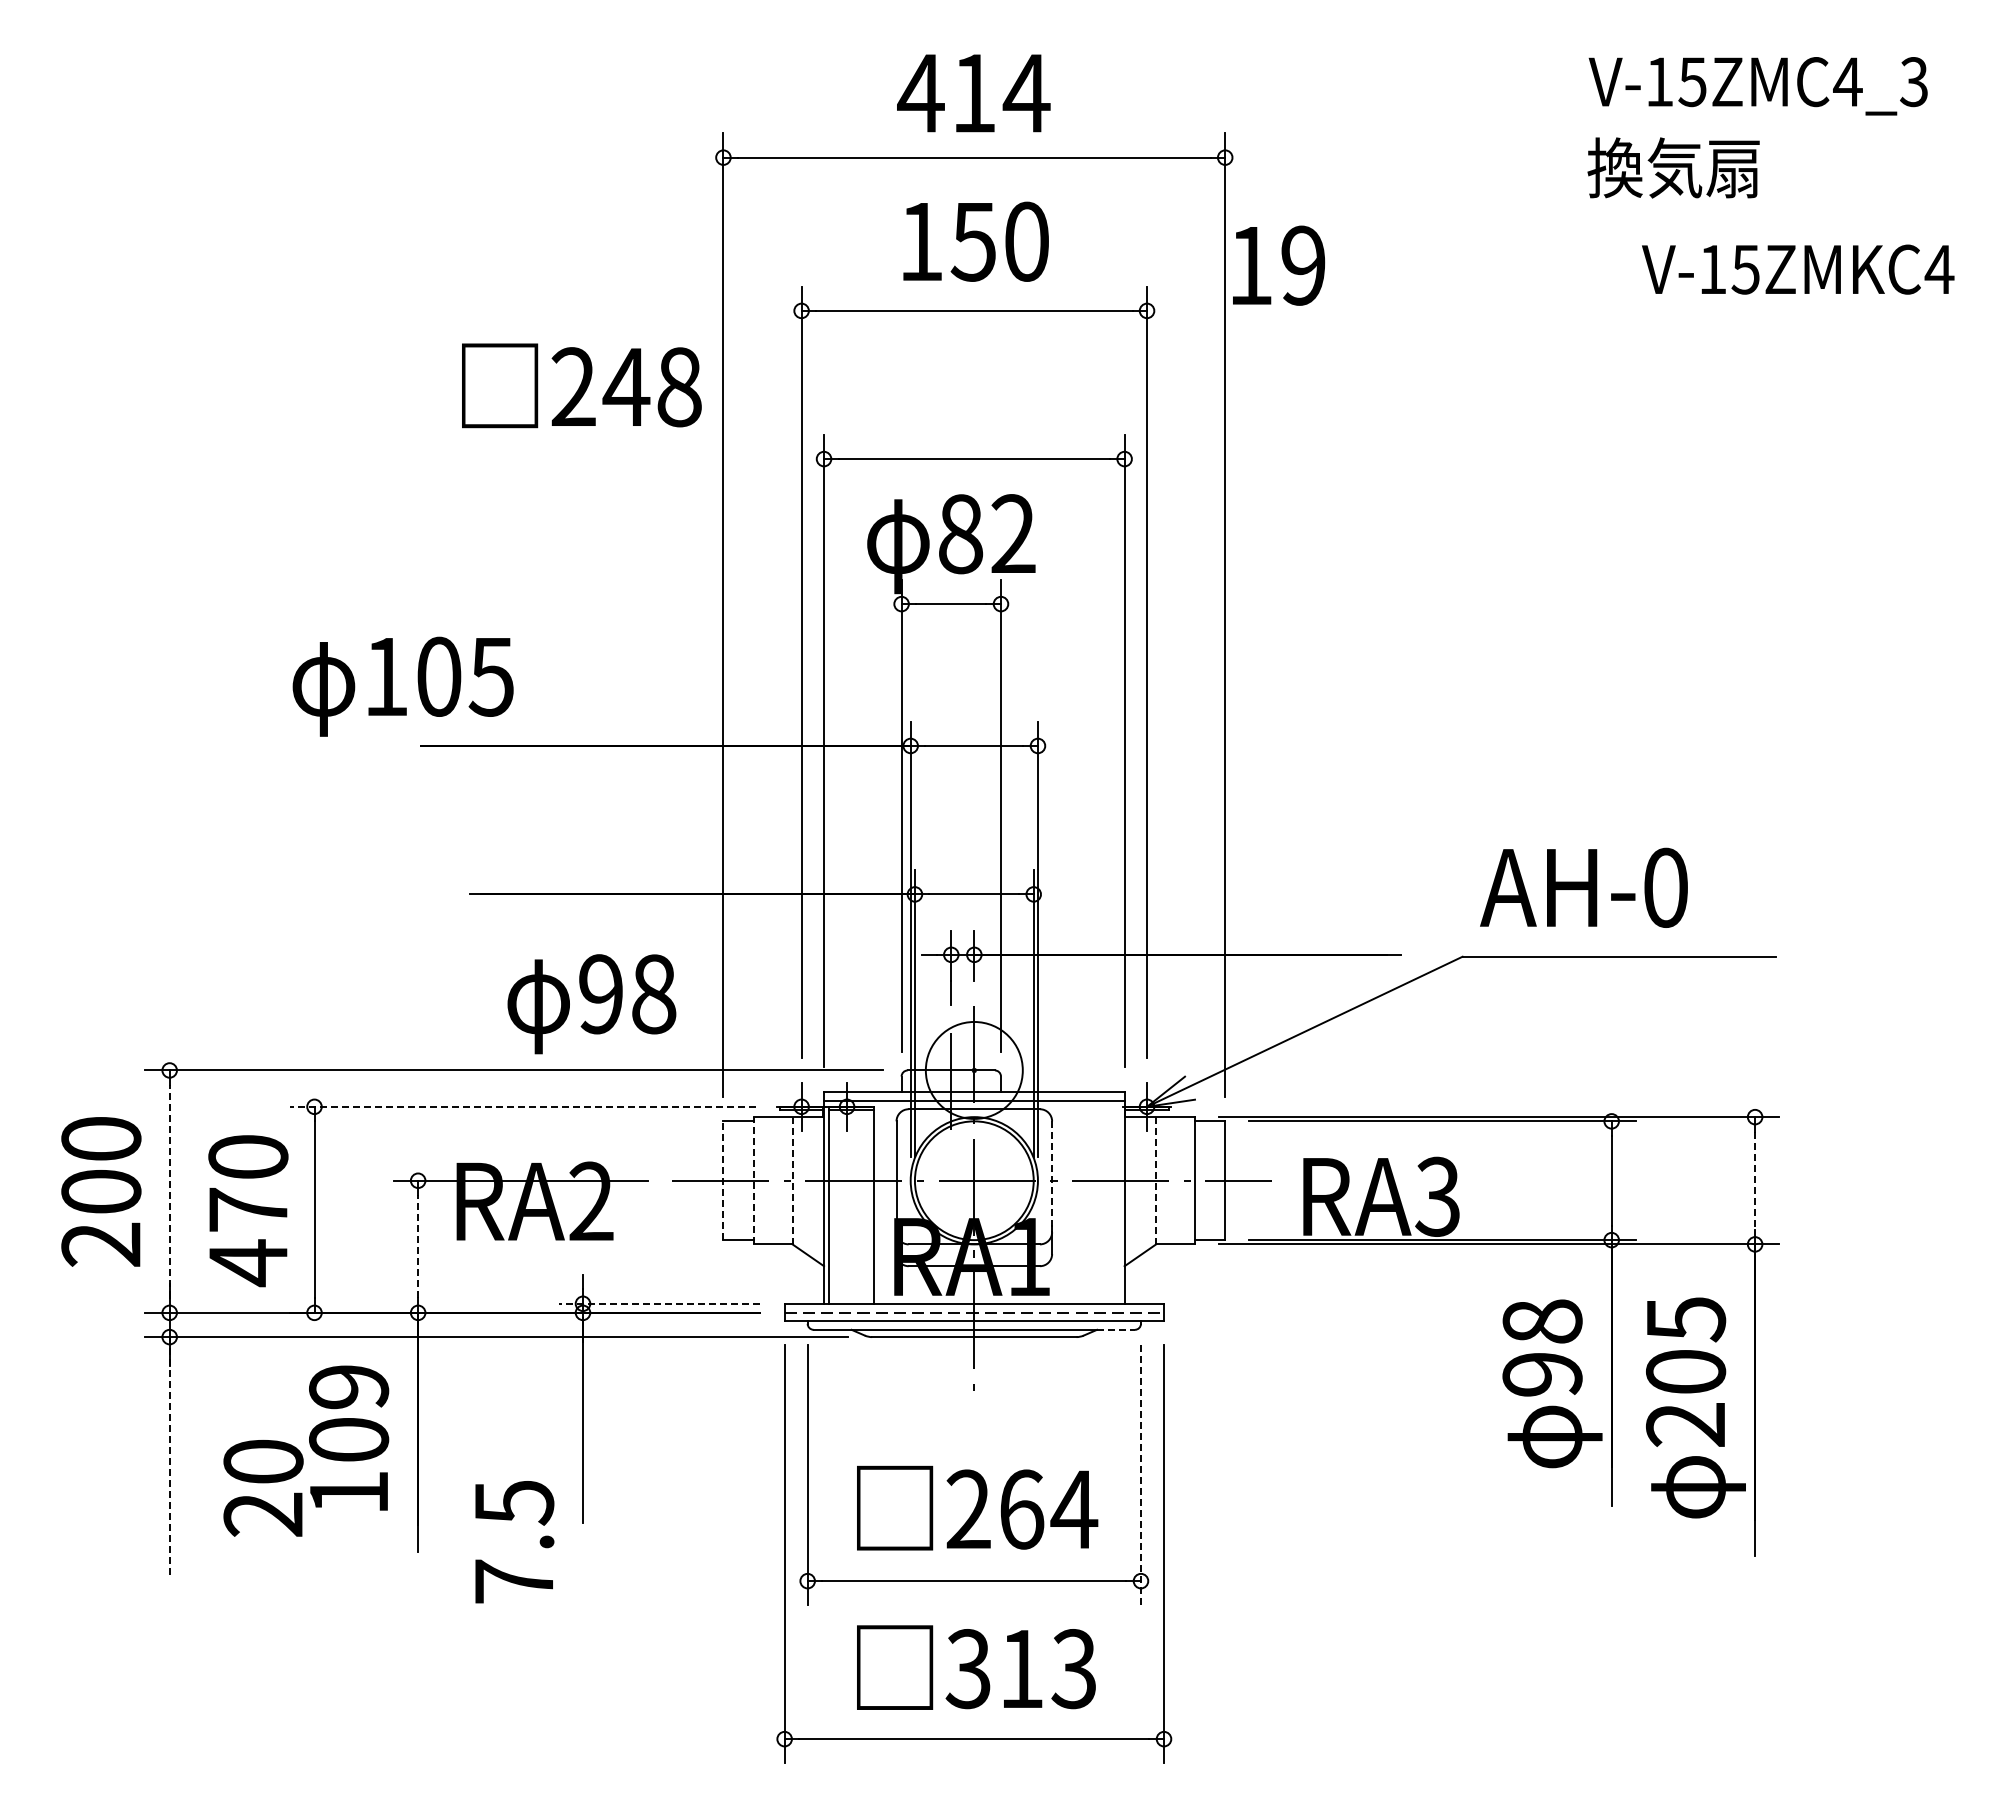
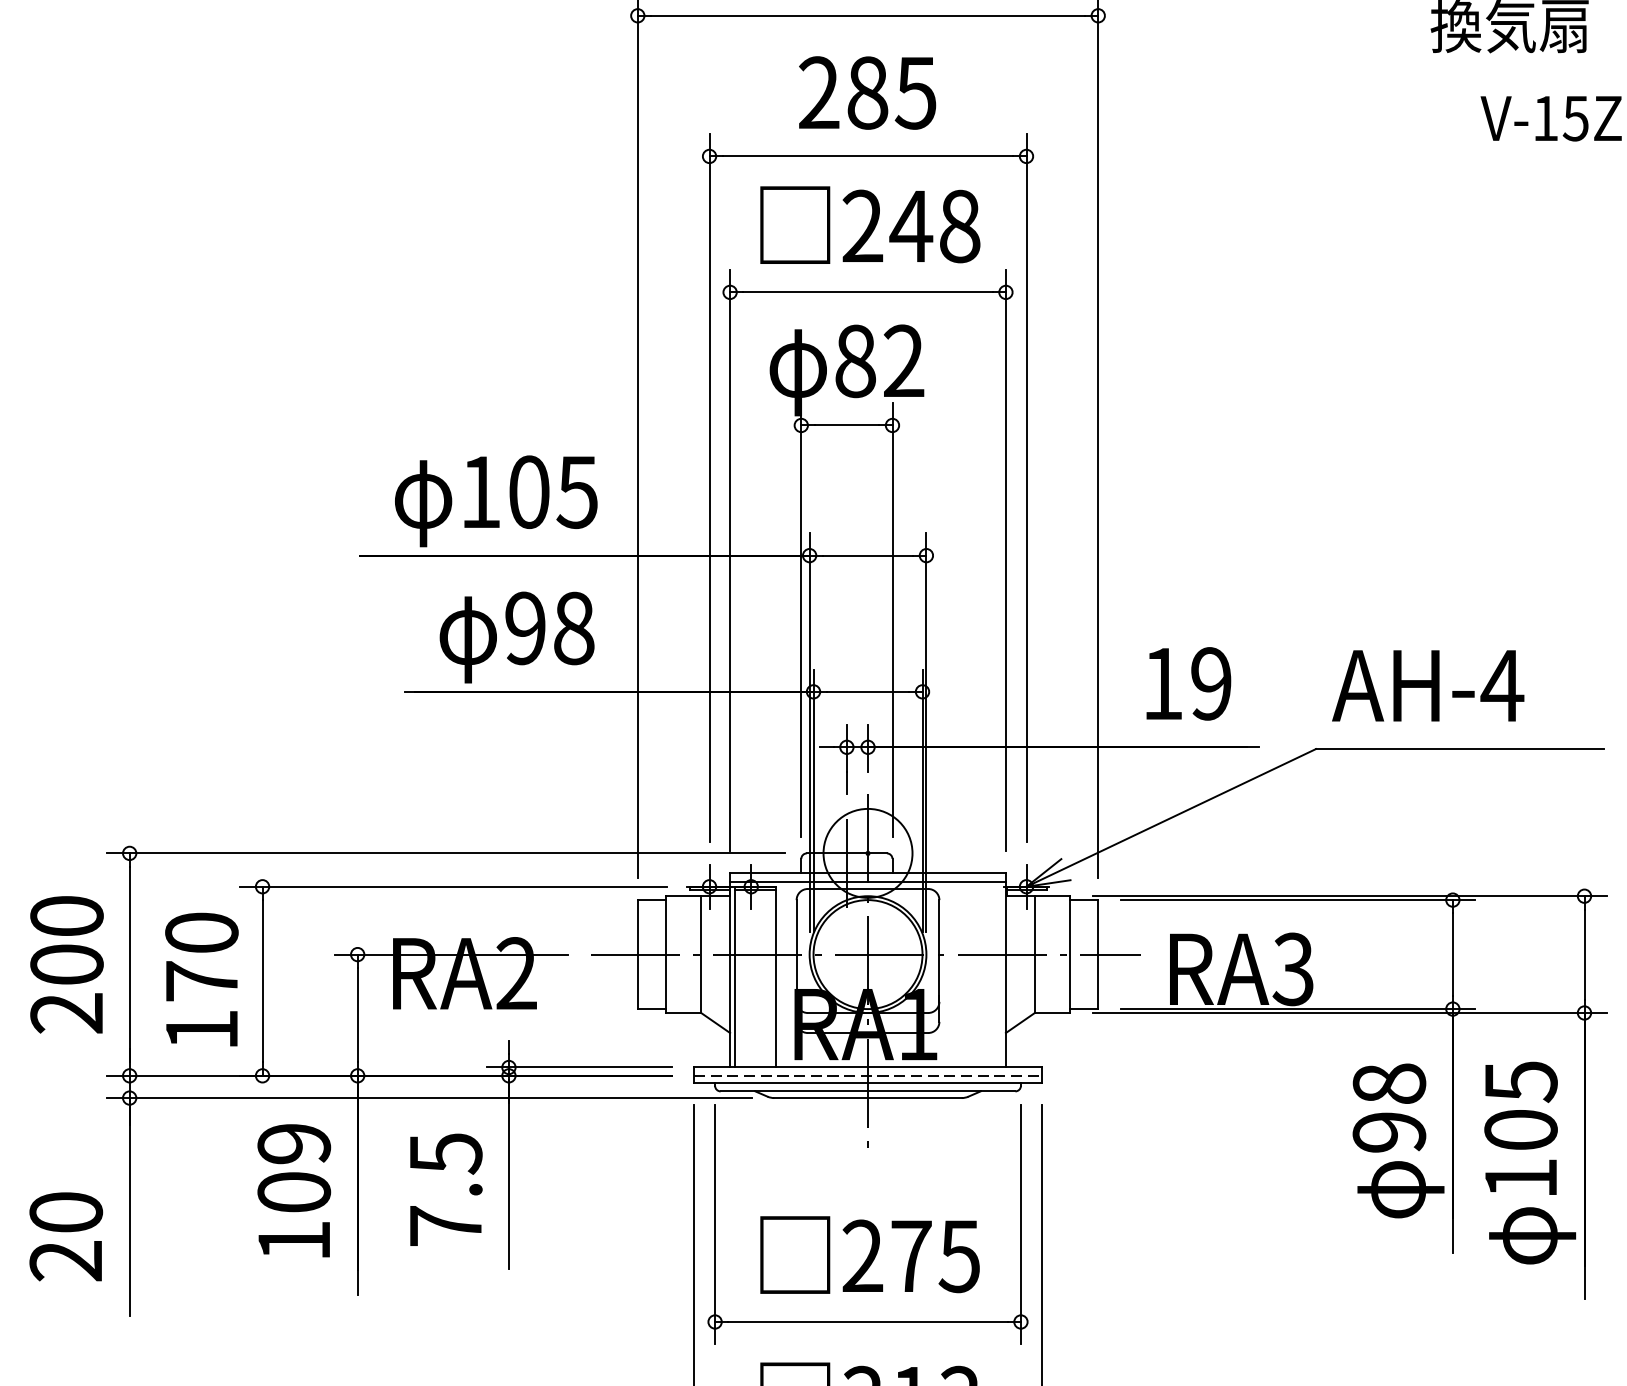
text: (973, 241) -> (867, 92), 150 -> 285
text: (1279, 265) -> (1189, 683), moved
text: (581, 385) -> (870, 224), moved
text: (402, 686) -> (495, 501), moved
text: (1665, 887) -> (1502, 685), AH-0 -> AH-4
text: (591, 1004) -> (516, 637), moved
line: (522, 1106) -> (453, 886), dashed -> solid
line: (1052, 1177) -> (939, 951), dashed -> solid
line: (723, 1180) -> (637, 954), dashed -> solid
line: (753, 1180) -> (665, 954), dashed -> solid
line: (792, 1180) -> (701, 954), dashed -> solid
line: (1156, 1180) -> (1035, 954), dashed -> solid
line: (1755, 1181) -> (1584, 955), dashed -> solid
line: (169, 1191) -> (129, 964), dashed -> solid
line: (418, 1246) -> (357, 1014), dashed -> solid
text: (248, 1263) -> (202, 1030), 470 -> 170
line: (659, 1303) -> (579, 1067), dashed -> solid
line: (1115, 1329) -> (997, 1091), dashed -> solid
text: (1685, 1424) -> (1520, 1178), 205 -> 105
line: (169, 1456) -> (129, 1207), dashed -> solid
line: (1140, 1475) -> (1020, 1225), dashed -> solid
text: (263, 1488) -> (66, 1236), moved
text: (1049, 1509) -> (936, 1256), 264 -> 275
text: (514, 1542) -> (446, 1190), moved

